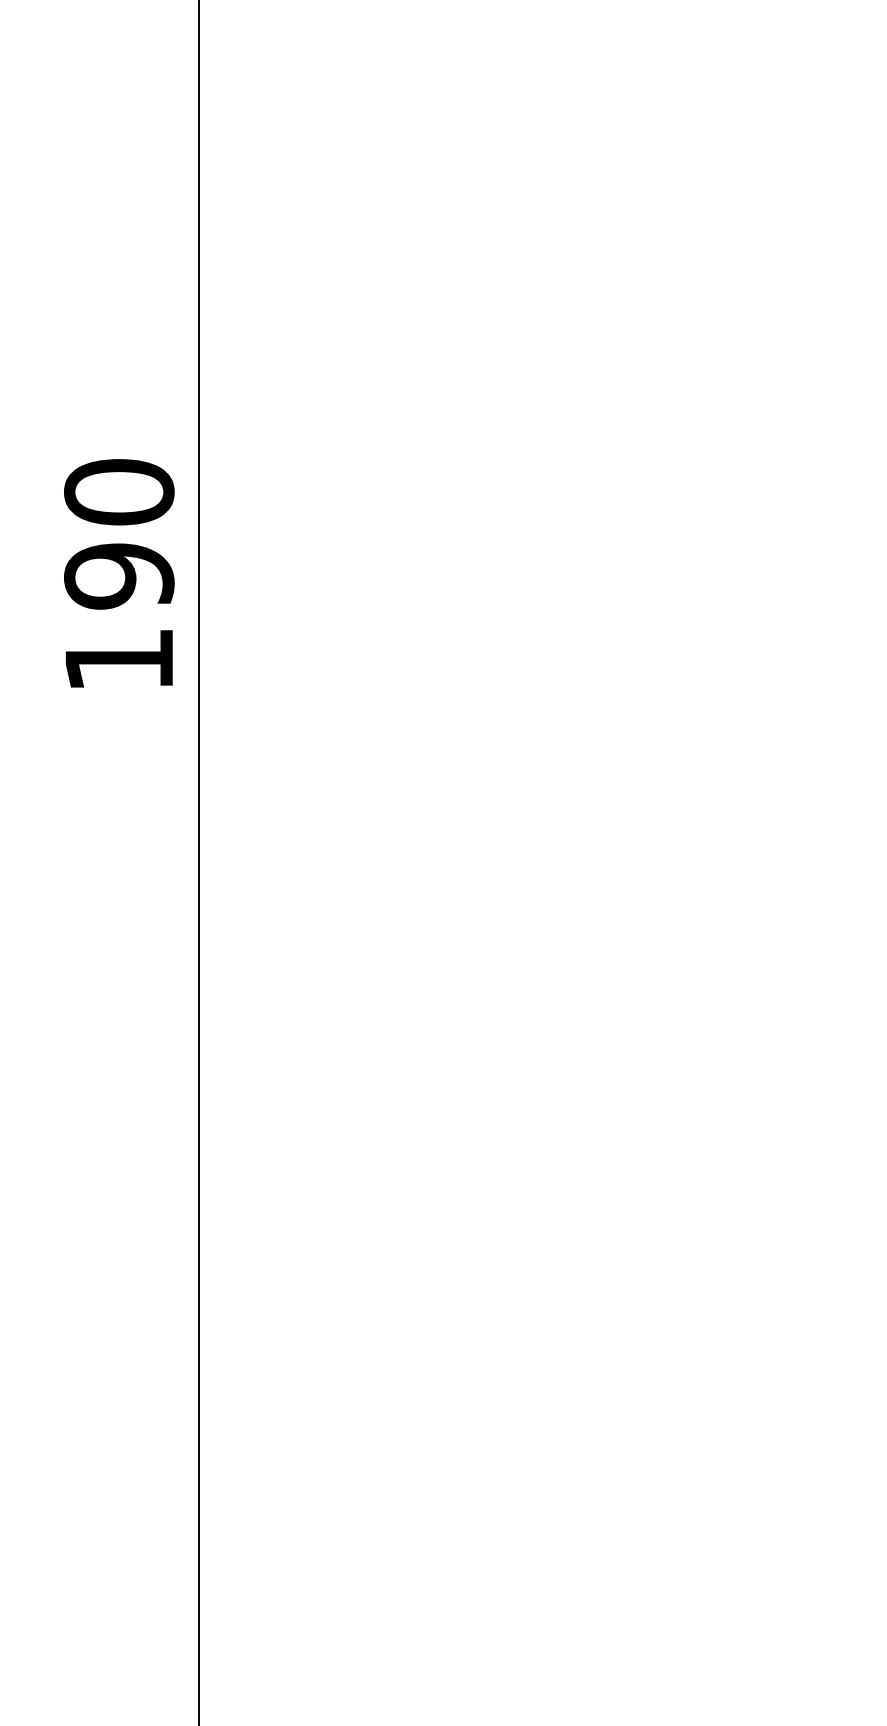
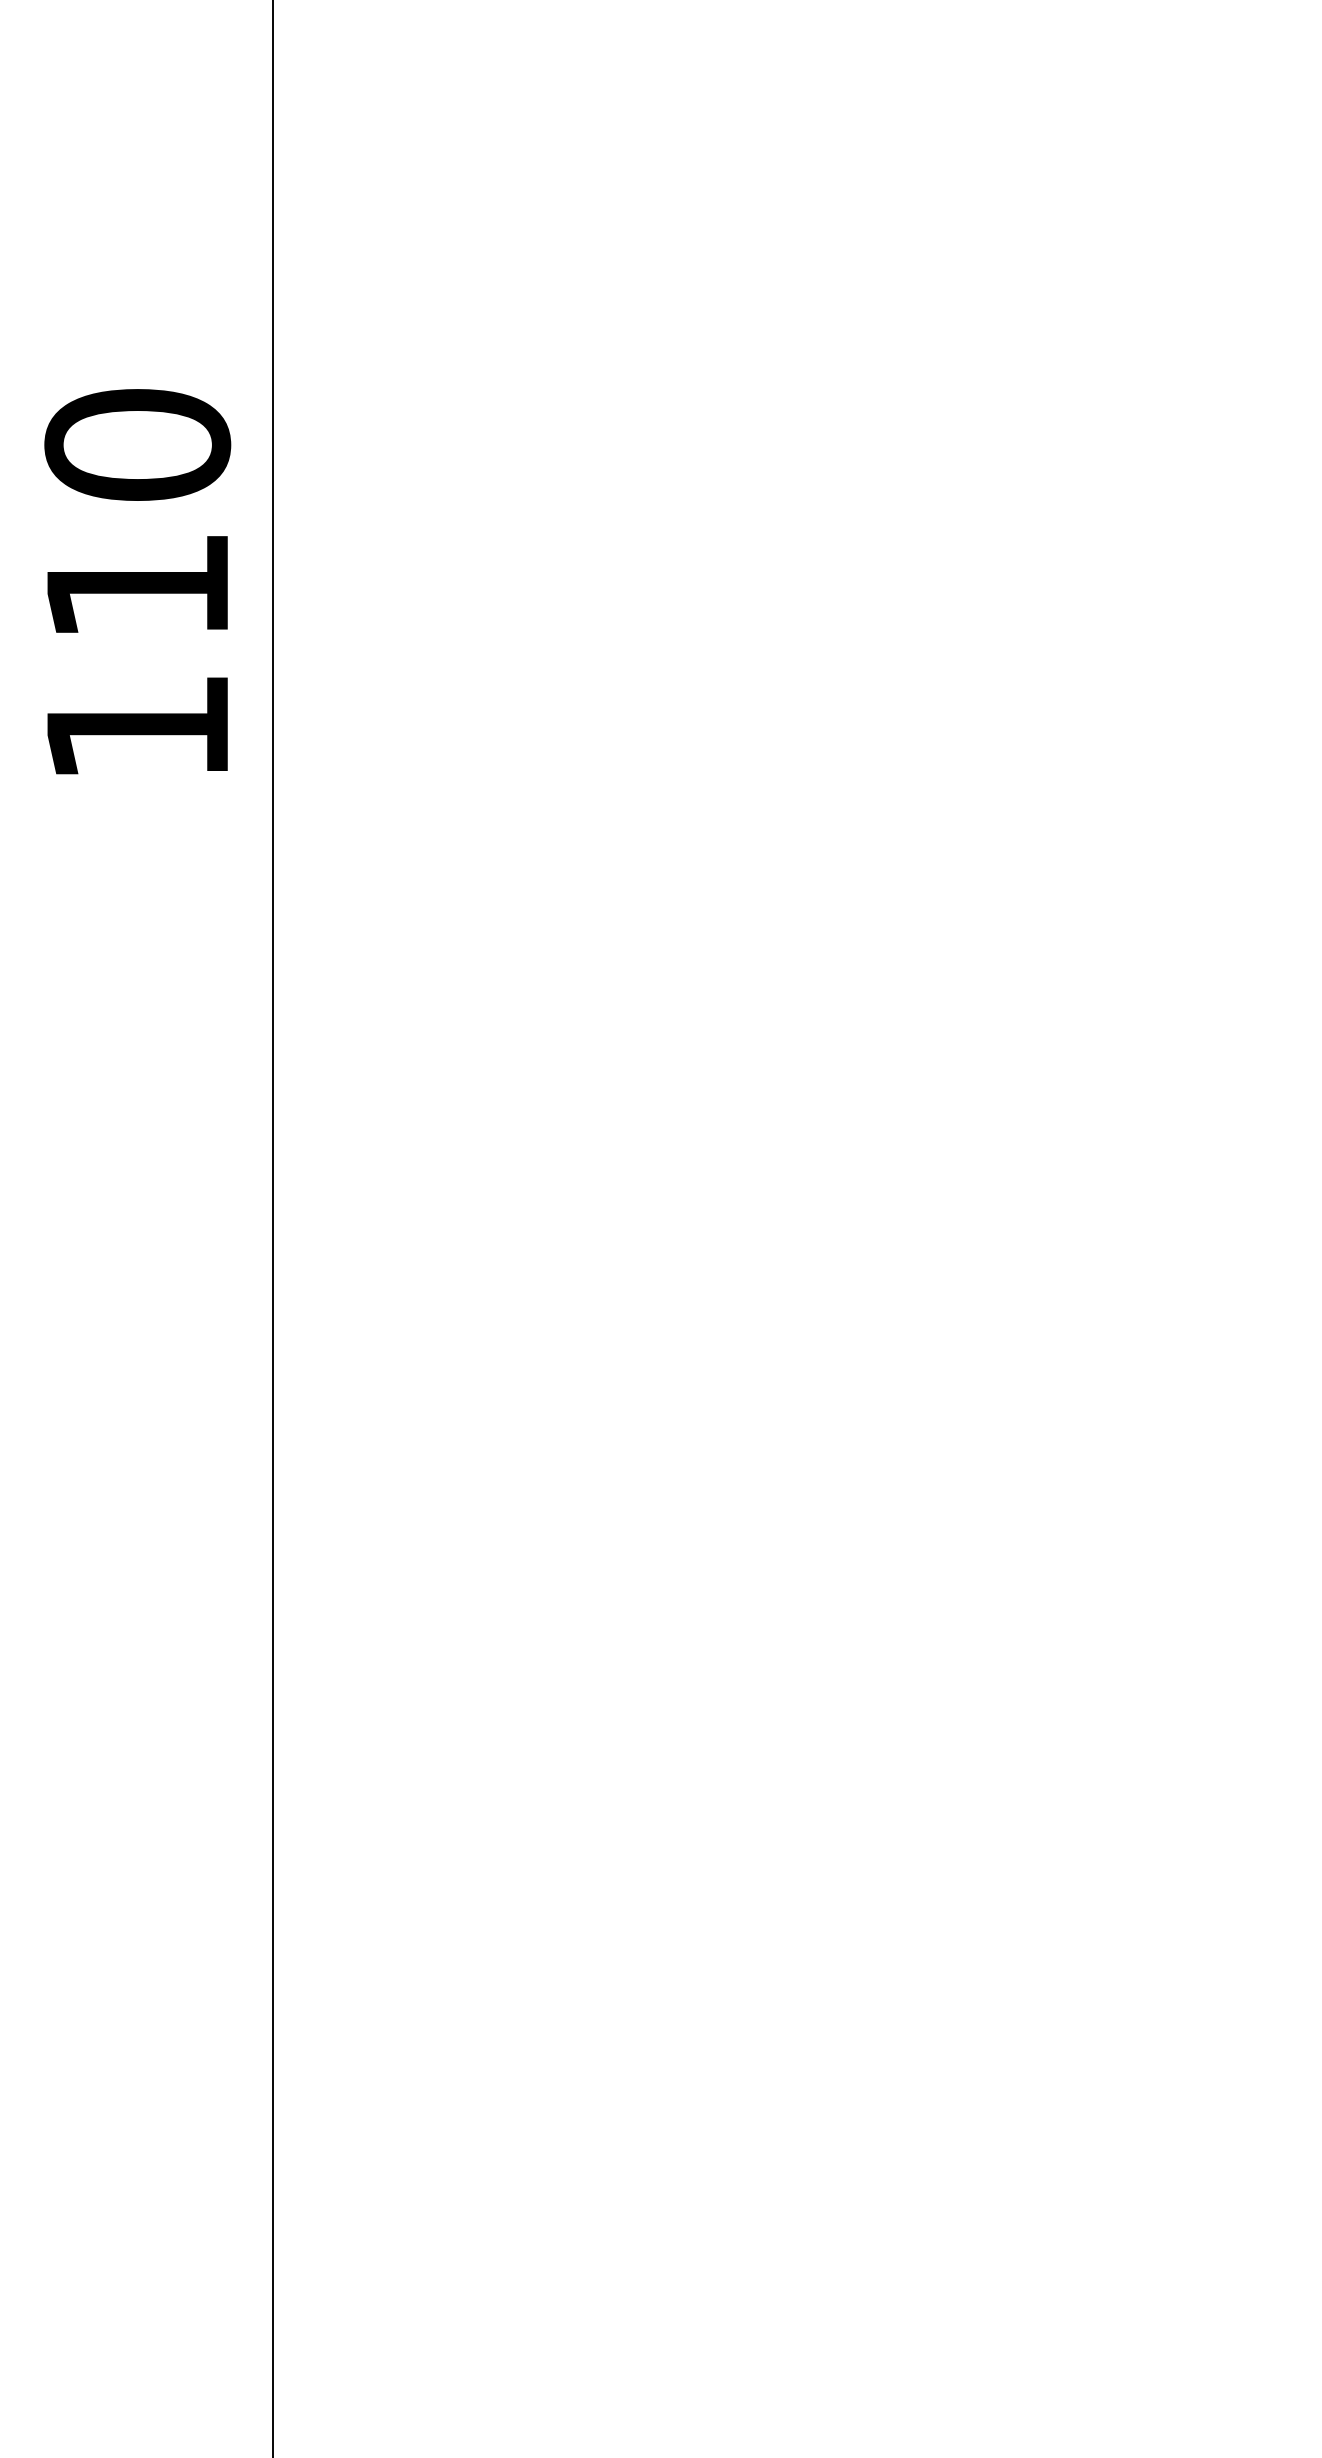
text: (119, 576) -> (138, 586), 190 -> 110

